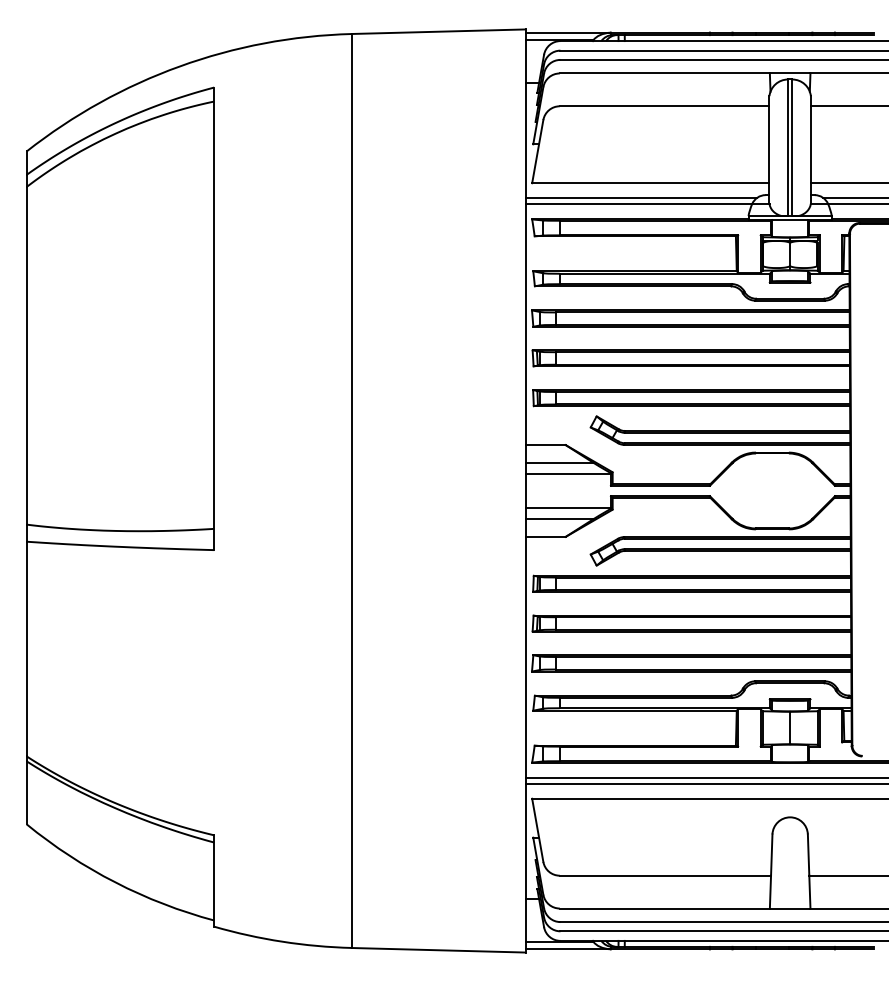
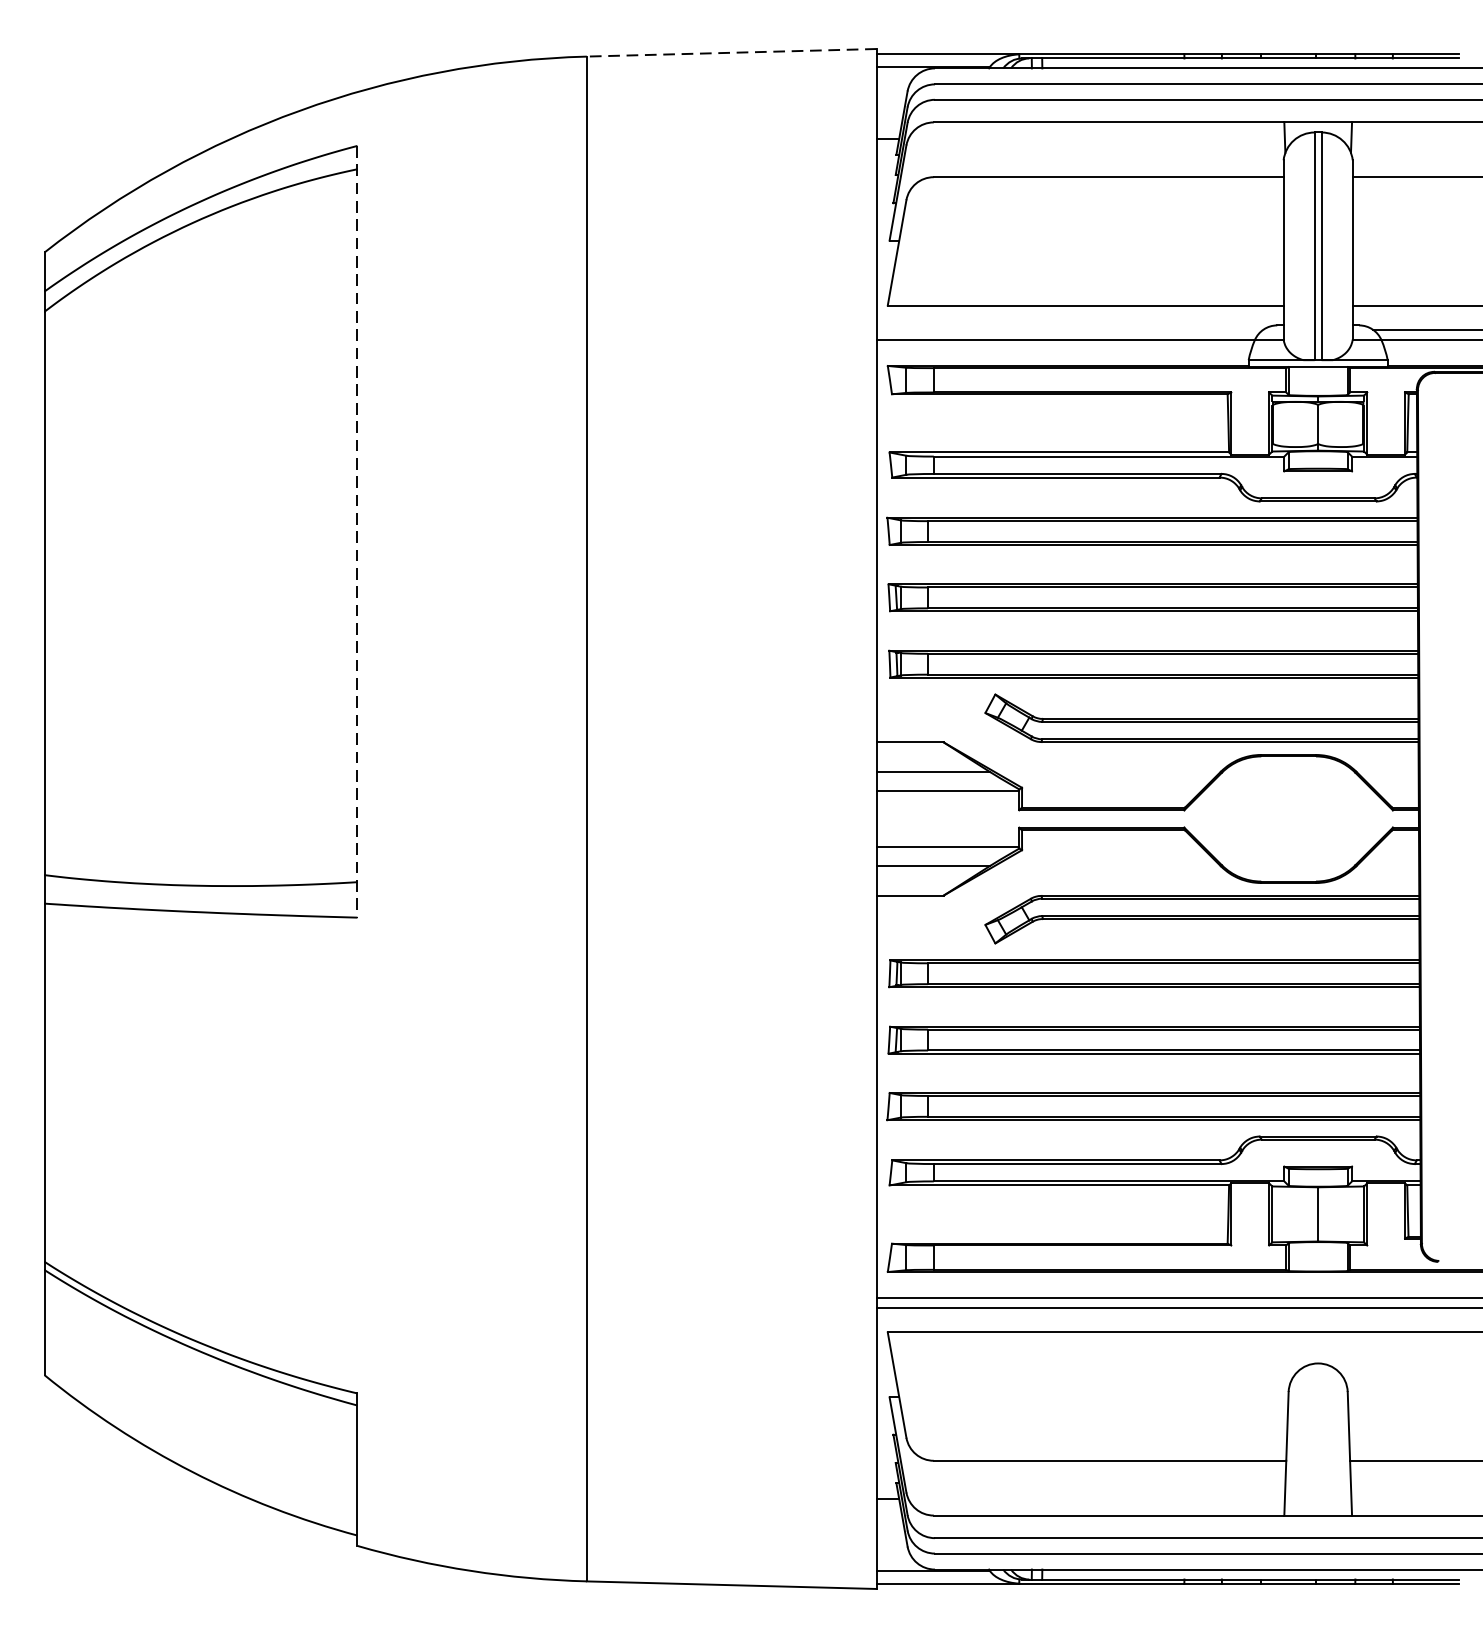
line: (438, 31) -> (731, 52), solid -> dashed
line: (641, 197) -> (1070, 329), removed
line: (214, 319) -> (357, 532), solid -> dashed

